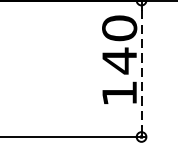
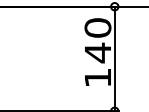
line: (141, 68) -> (114, 58), dashed -> solid

